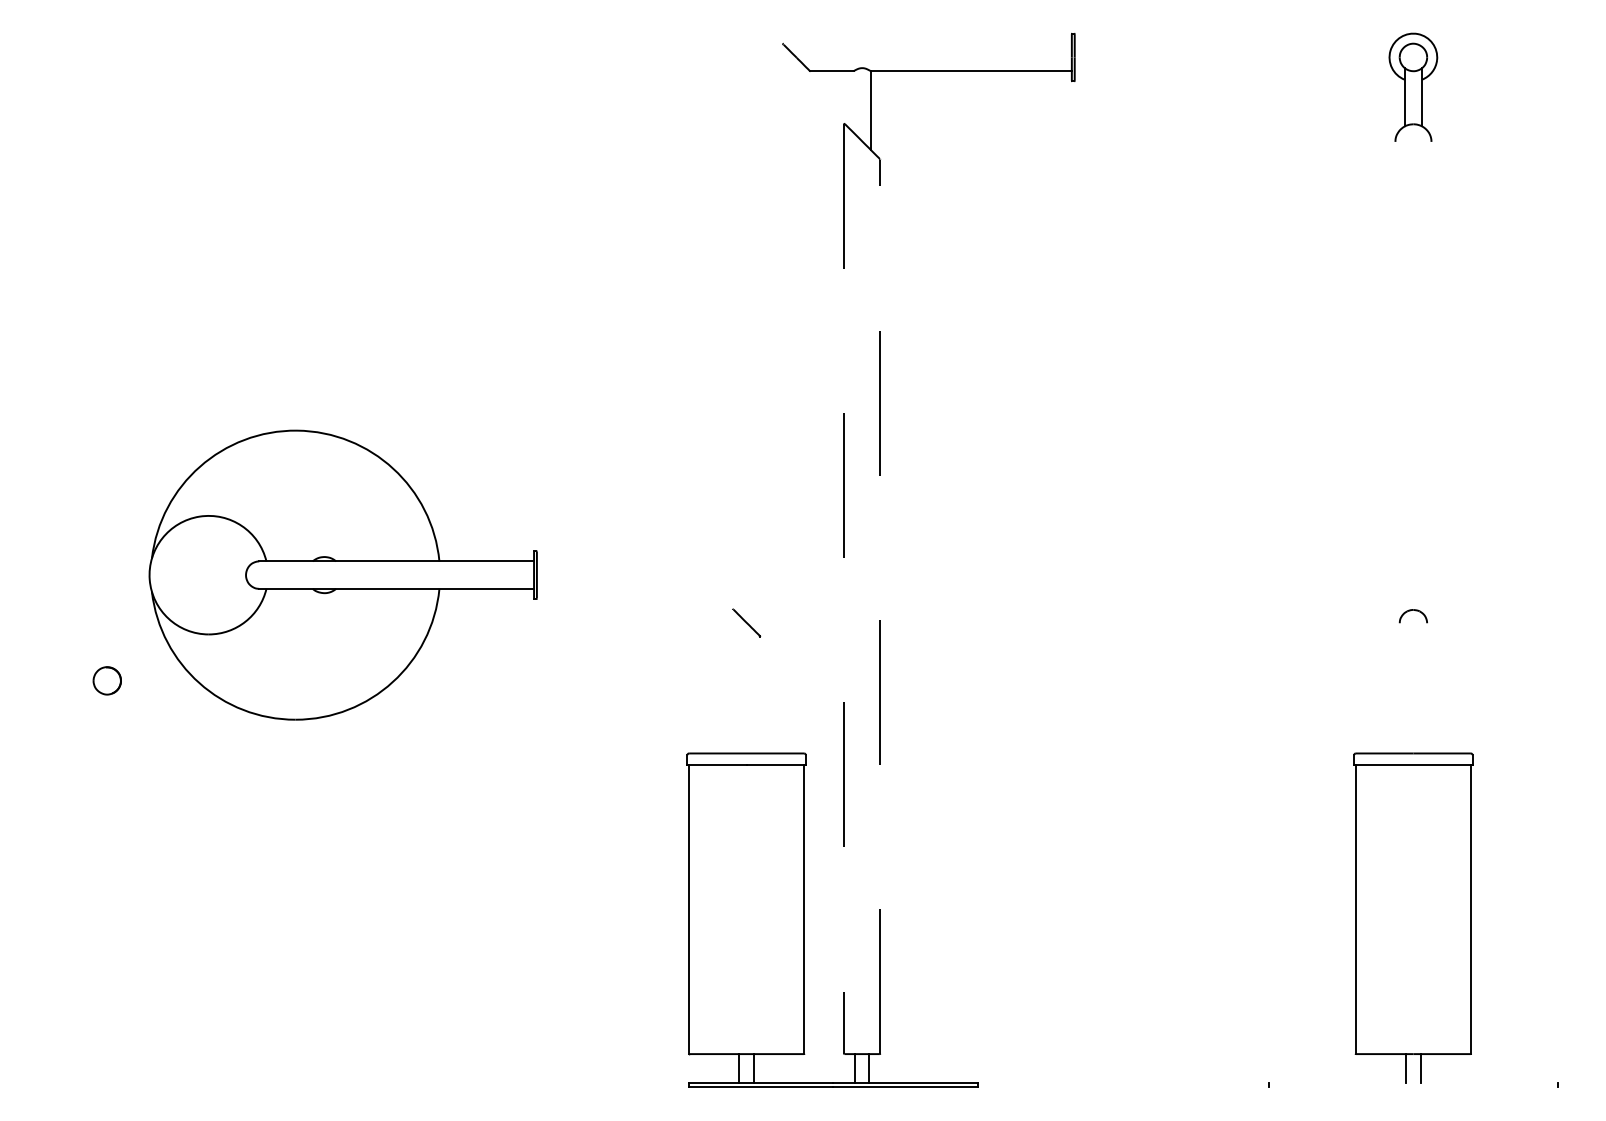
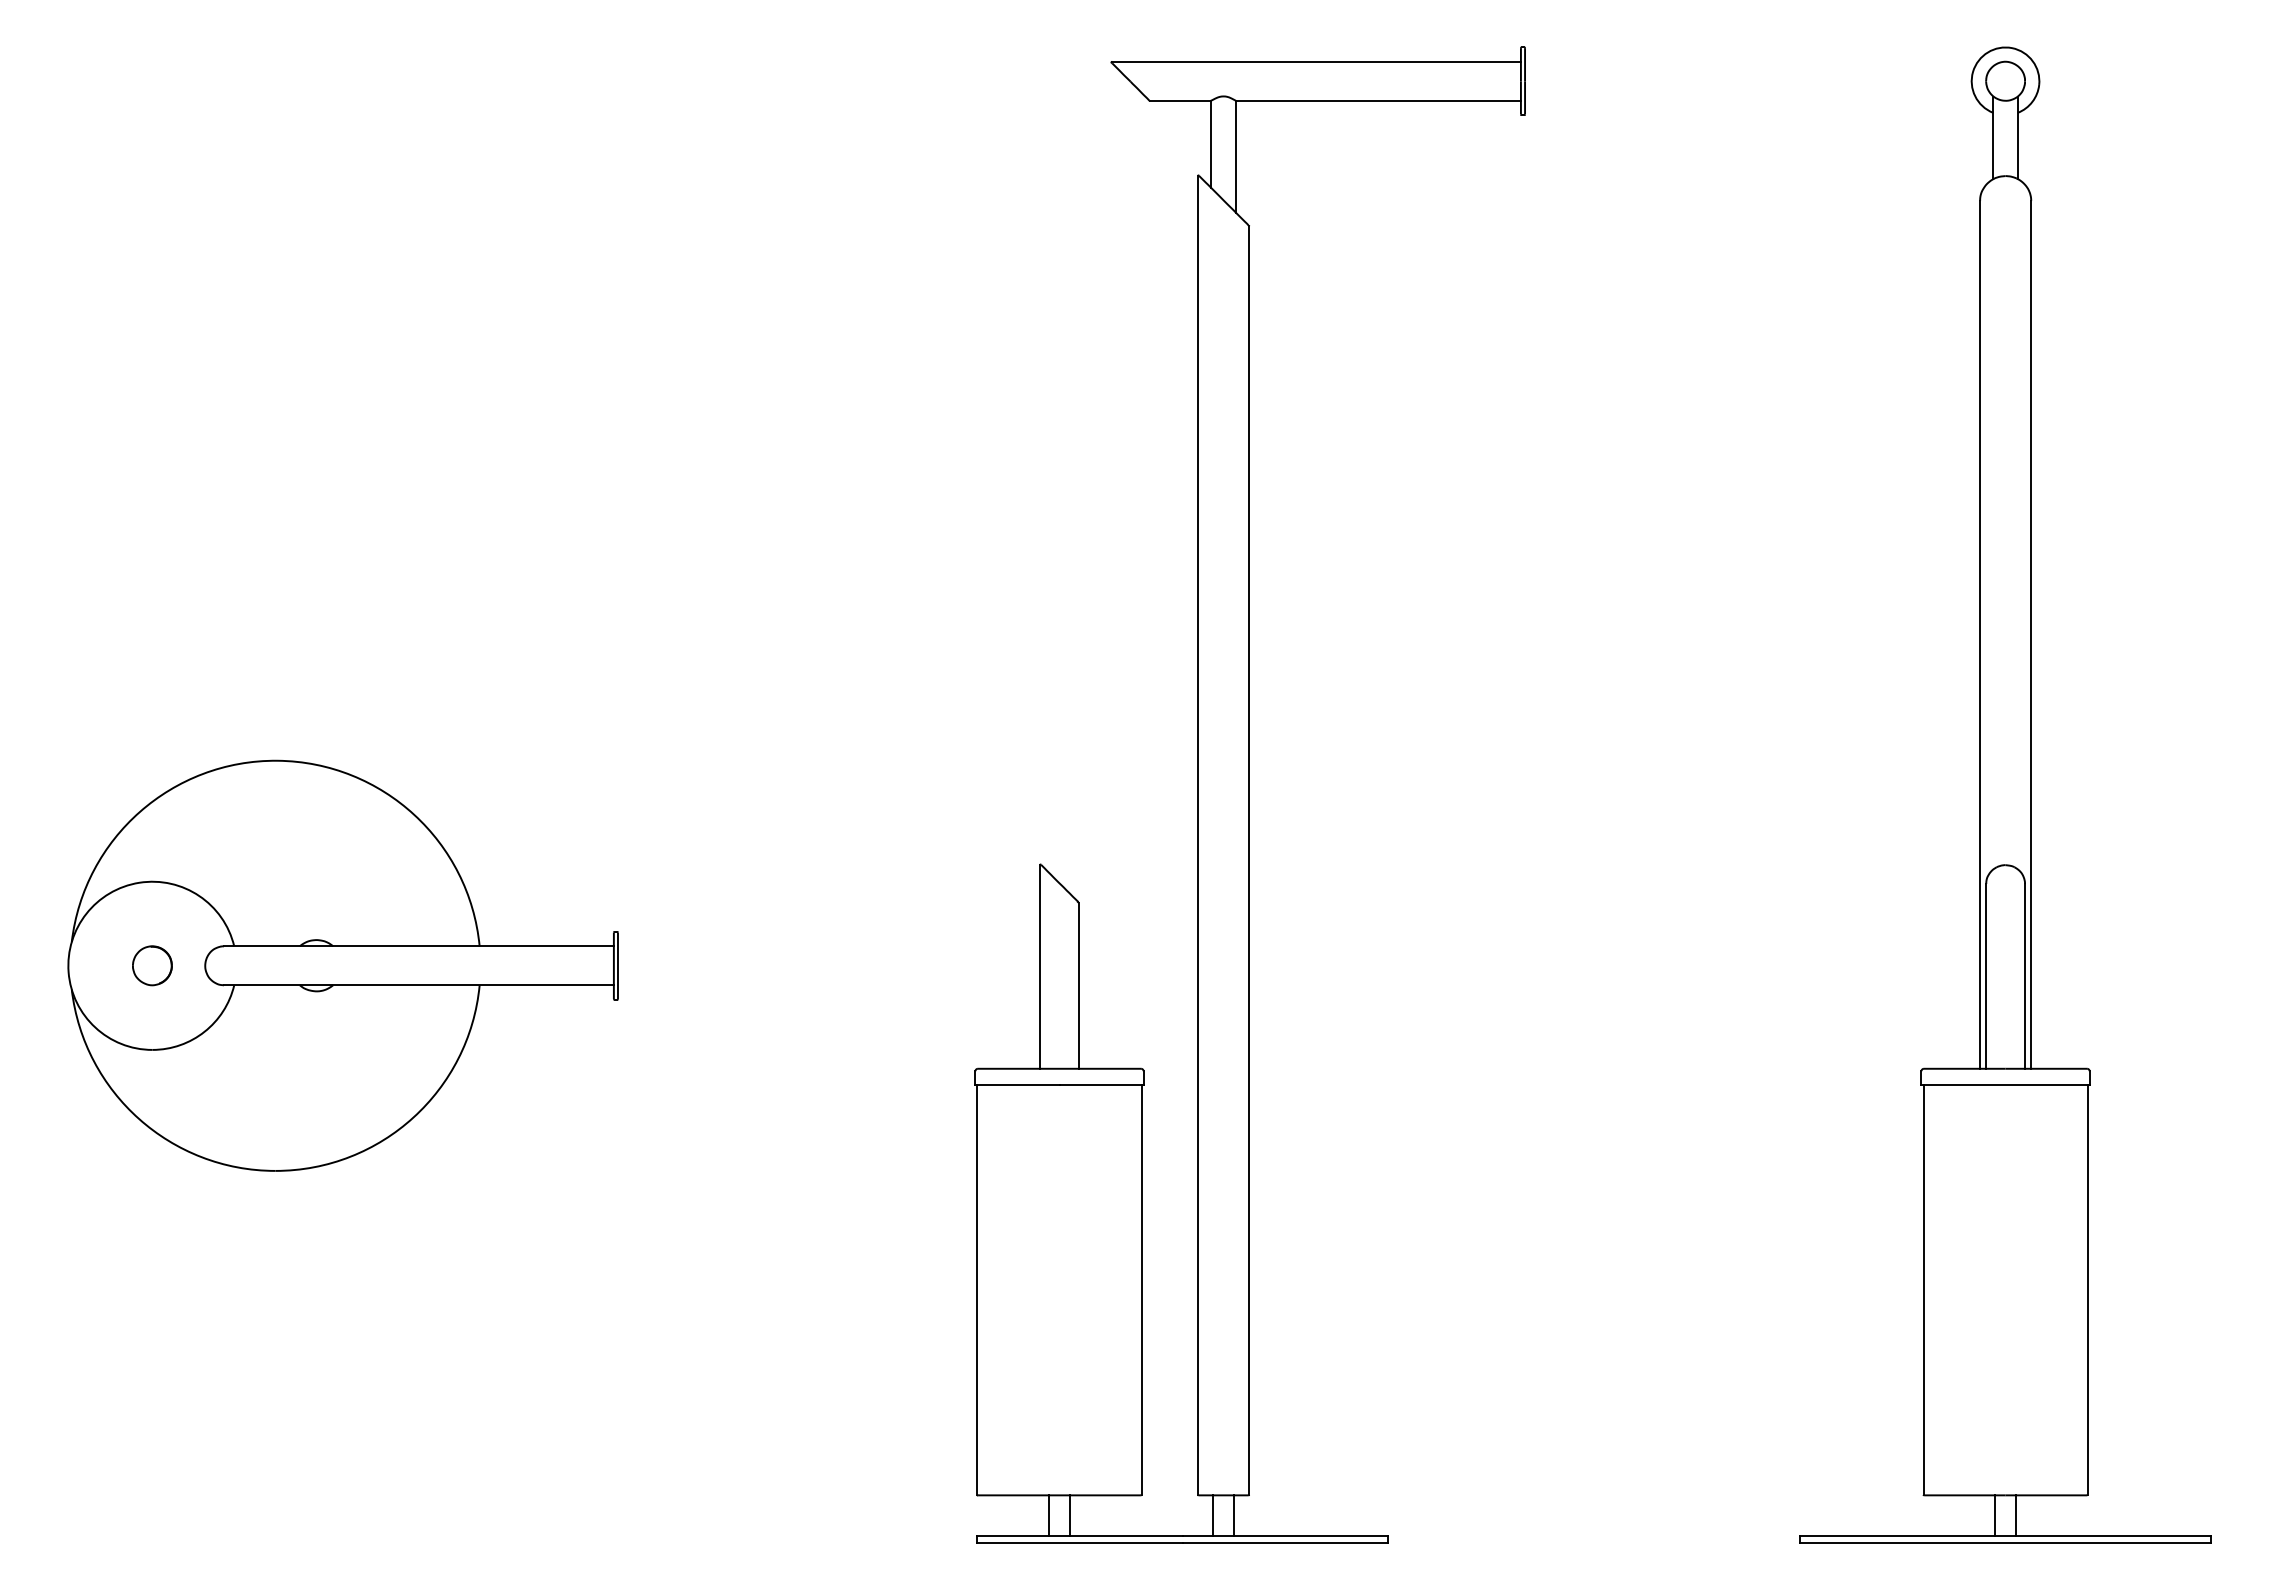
line: (927, 43) -> (1316, 61), added
line: (853, 101) -> (1211, 143), added
line: (1395, 447) -> (1979, 634), added
line: (1431, 447) -> (2031, 634), added
part: (342, 574) -> (342, 965), moved
line: (843, 589) -> (1197, 835), dashed -> solid
line: (880, 605) -> (1249, 859), dashed -> solid
line: (733, 681) -> (1040, 966), added
line: (1399, 688) -> (1986, 976), added
line: (1427, 688) -> (2025, 976), added
line: (760, 694) -> (1079, 985), added
line: (1413, 1083) -> (2005, 1536), added
line: (1413, 1087) -> (2005, 1542), added

